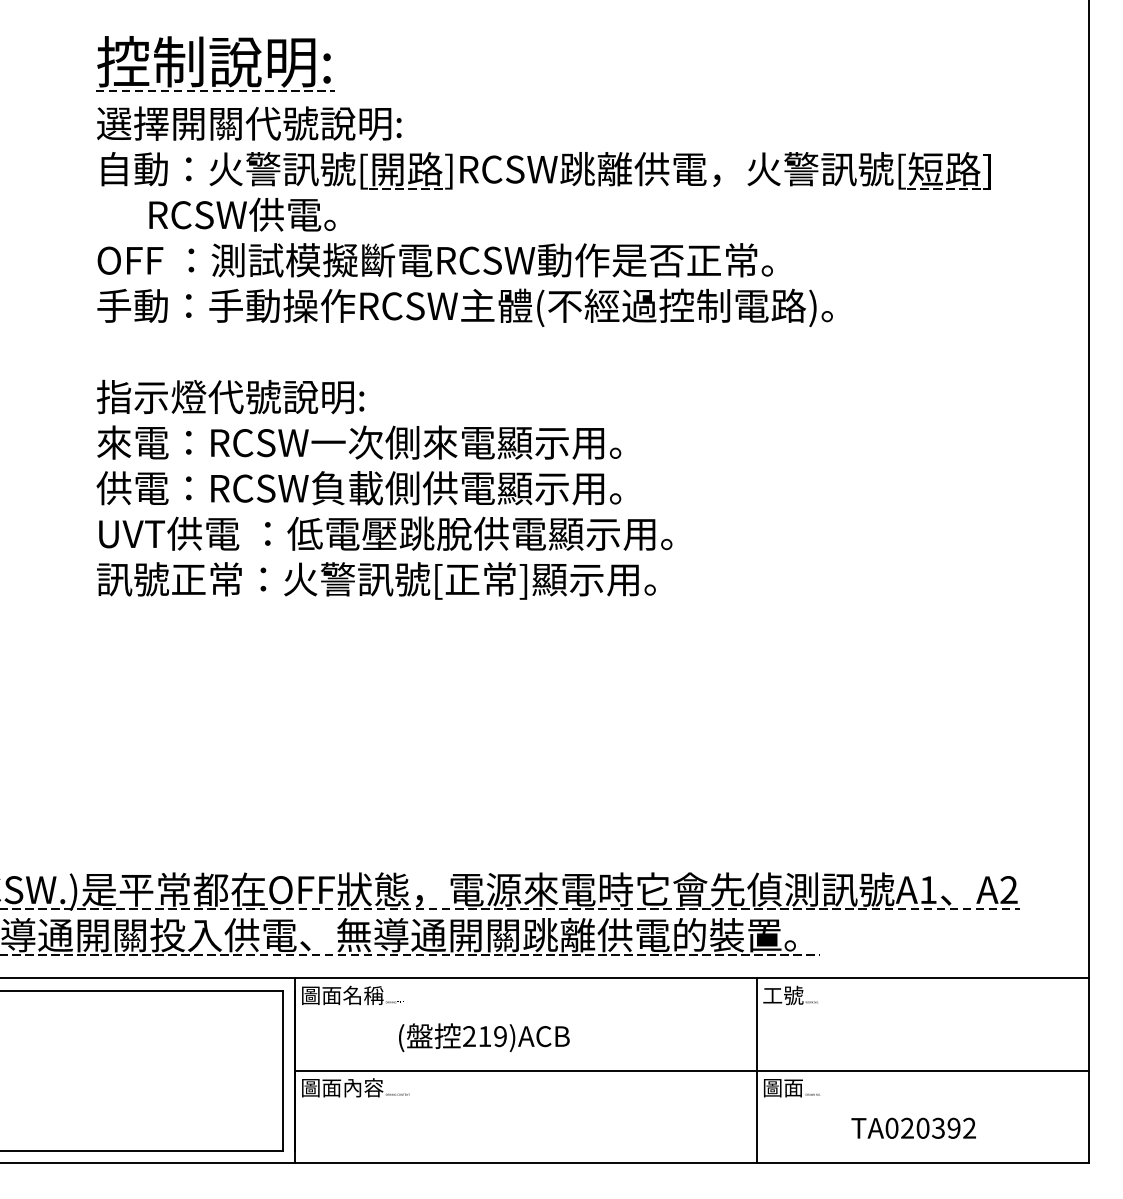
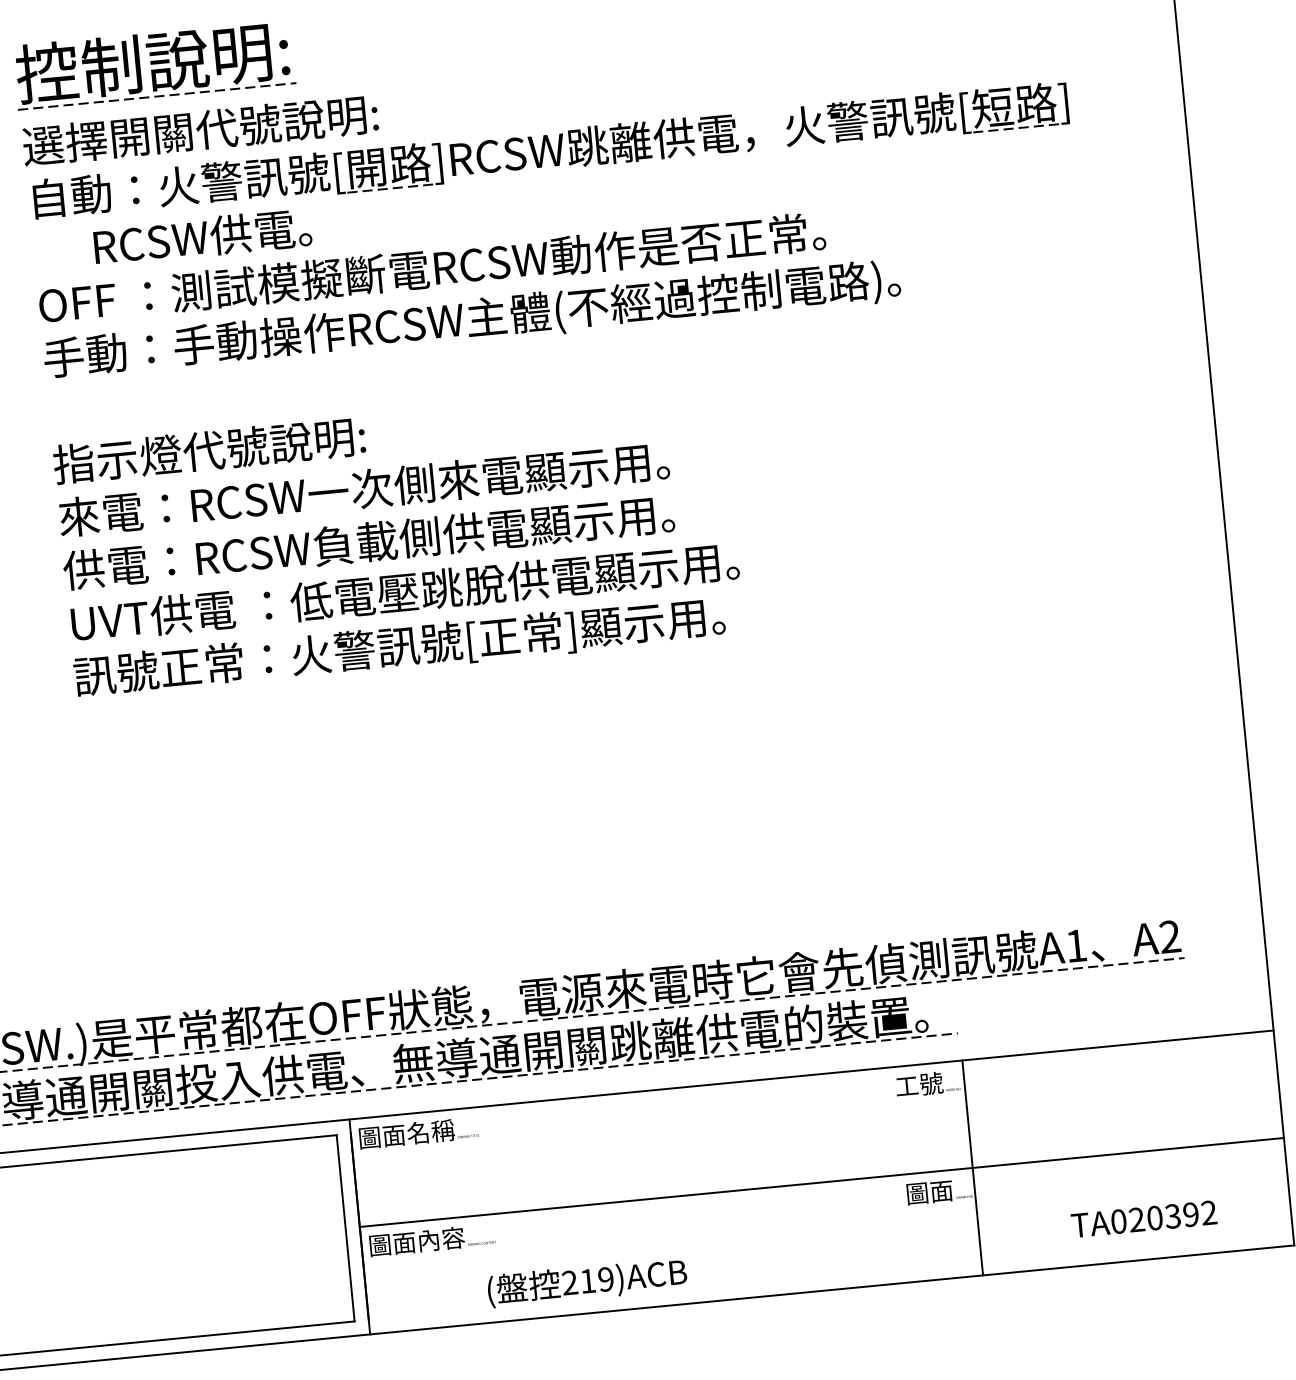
text: (484, 1037) -> (587, 1282), moved
line: (756, 1070) -> (972, 1167), moved
text: (913, 1127) -> (1143, 1218), moved

